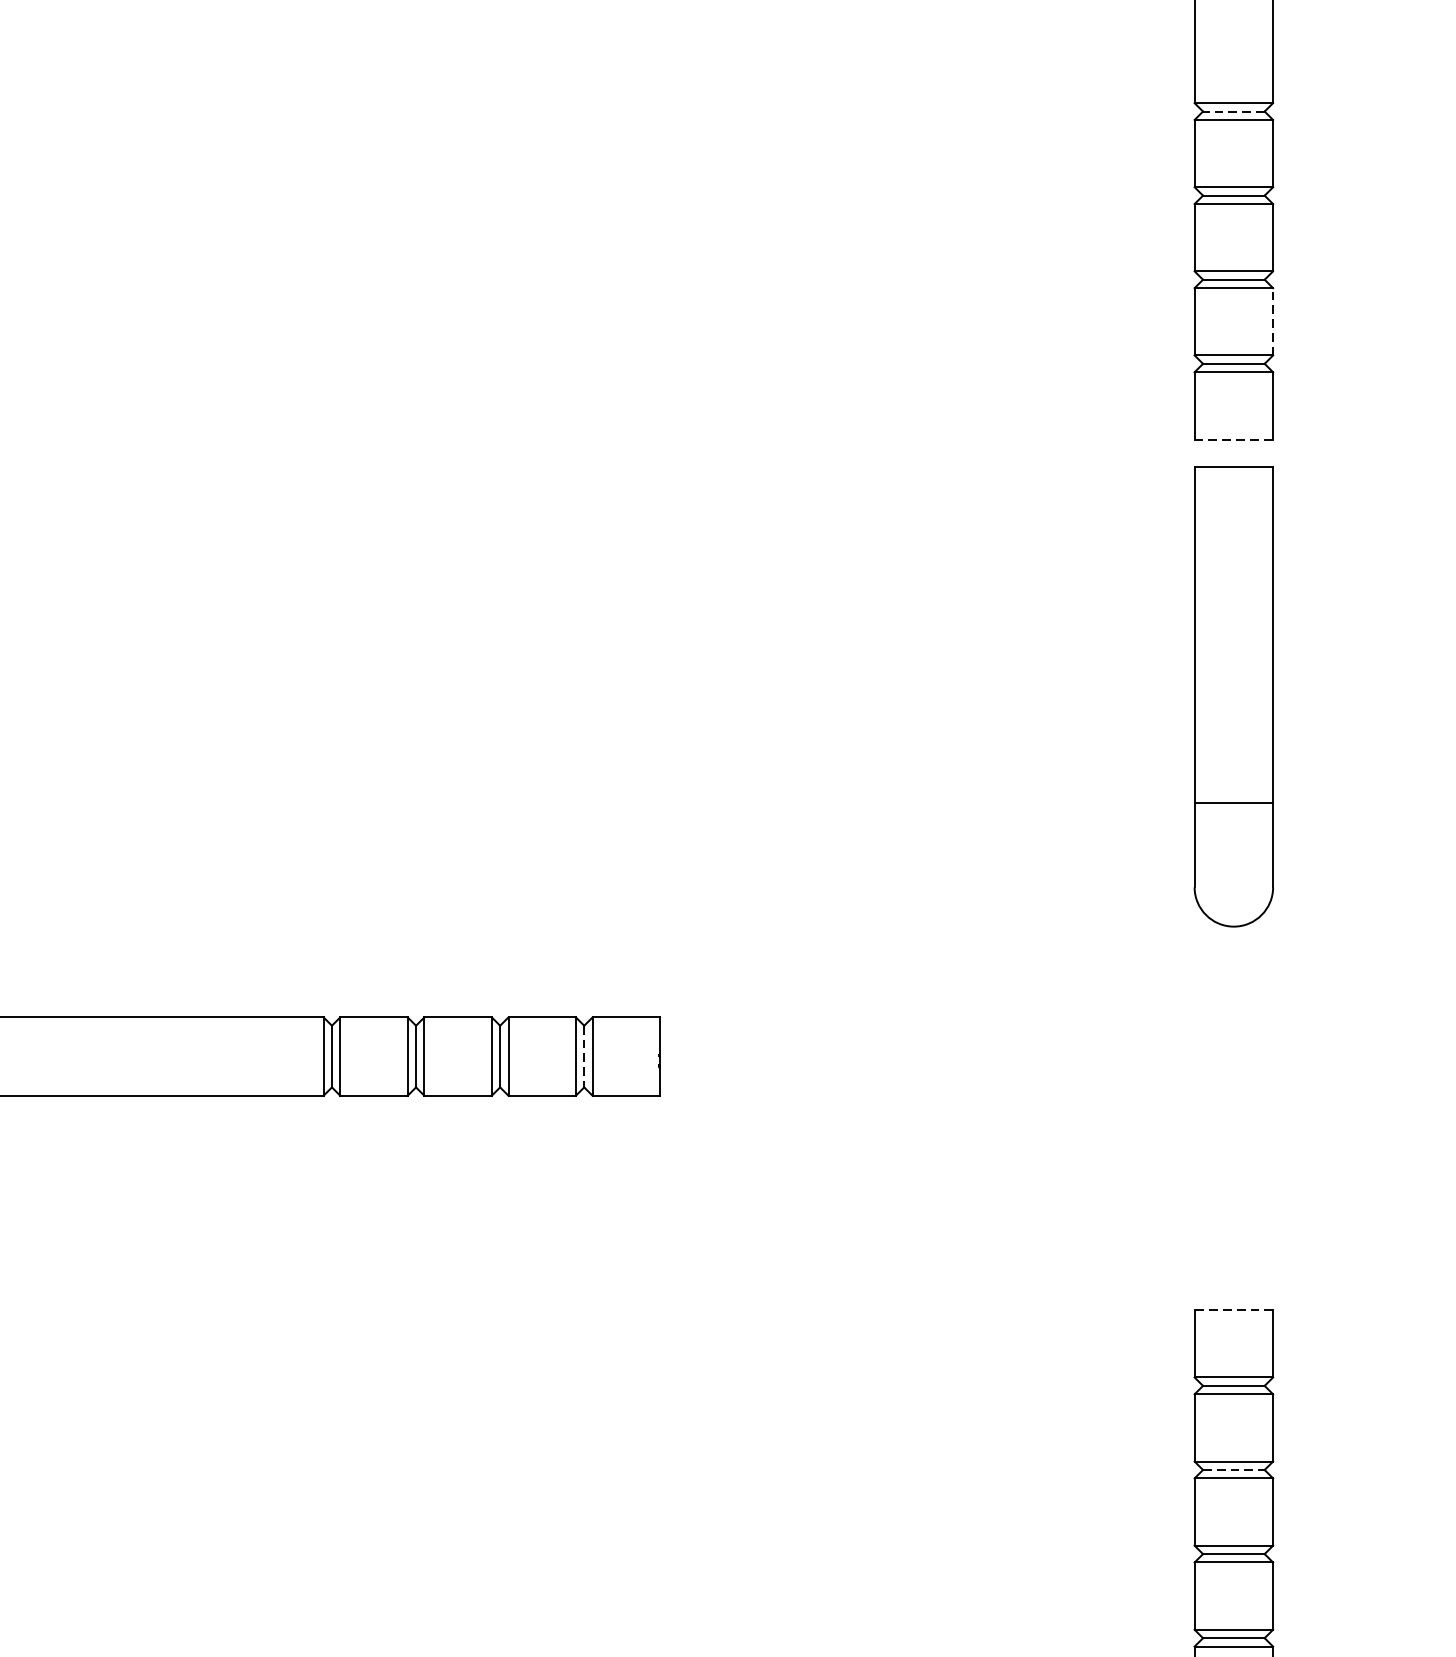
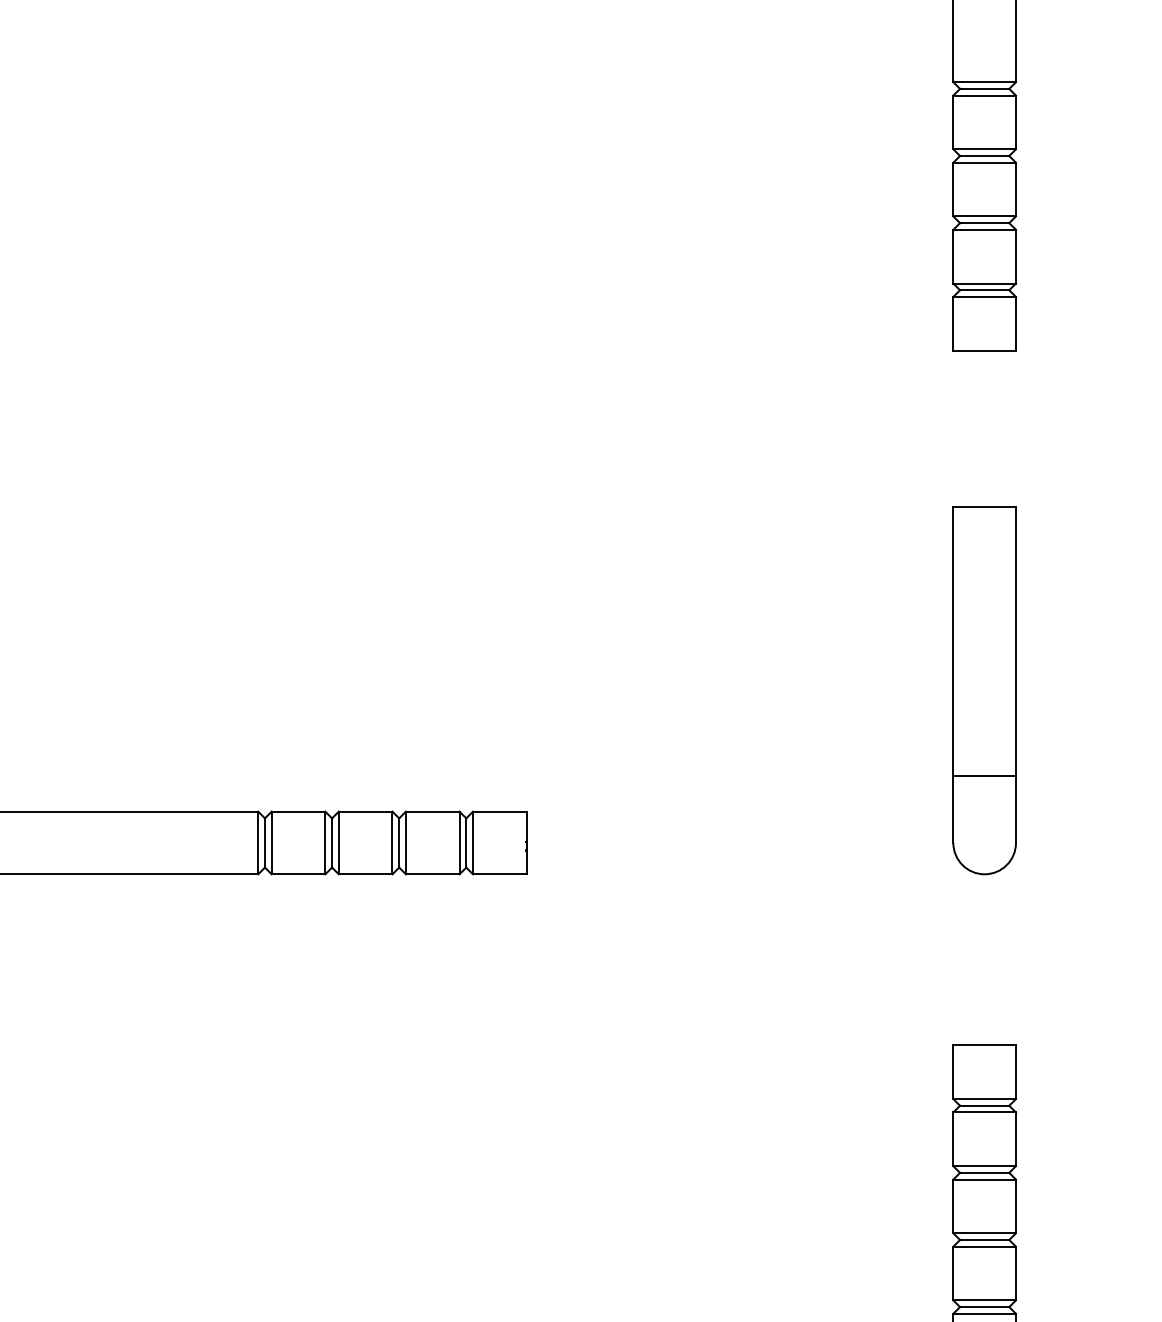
line: (1233, 111) -> (984, 88), dashed -> solid
line: (1272, 321) -> (1015, 256), dashed -> solid
line: (1234, 439) -> (985, 350), dashed -> solid
part: (1233, 696) -> (984, 690), moved
line: (584, 1055) -> (466, 842), dashed -> solid
line: (1233, 1310) -> (984, 1045), dashed -> solid
line: (1233, 1469) -> (984, 1172), dashed -> solid

